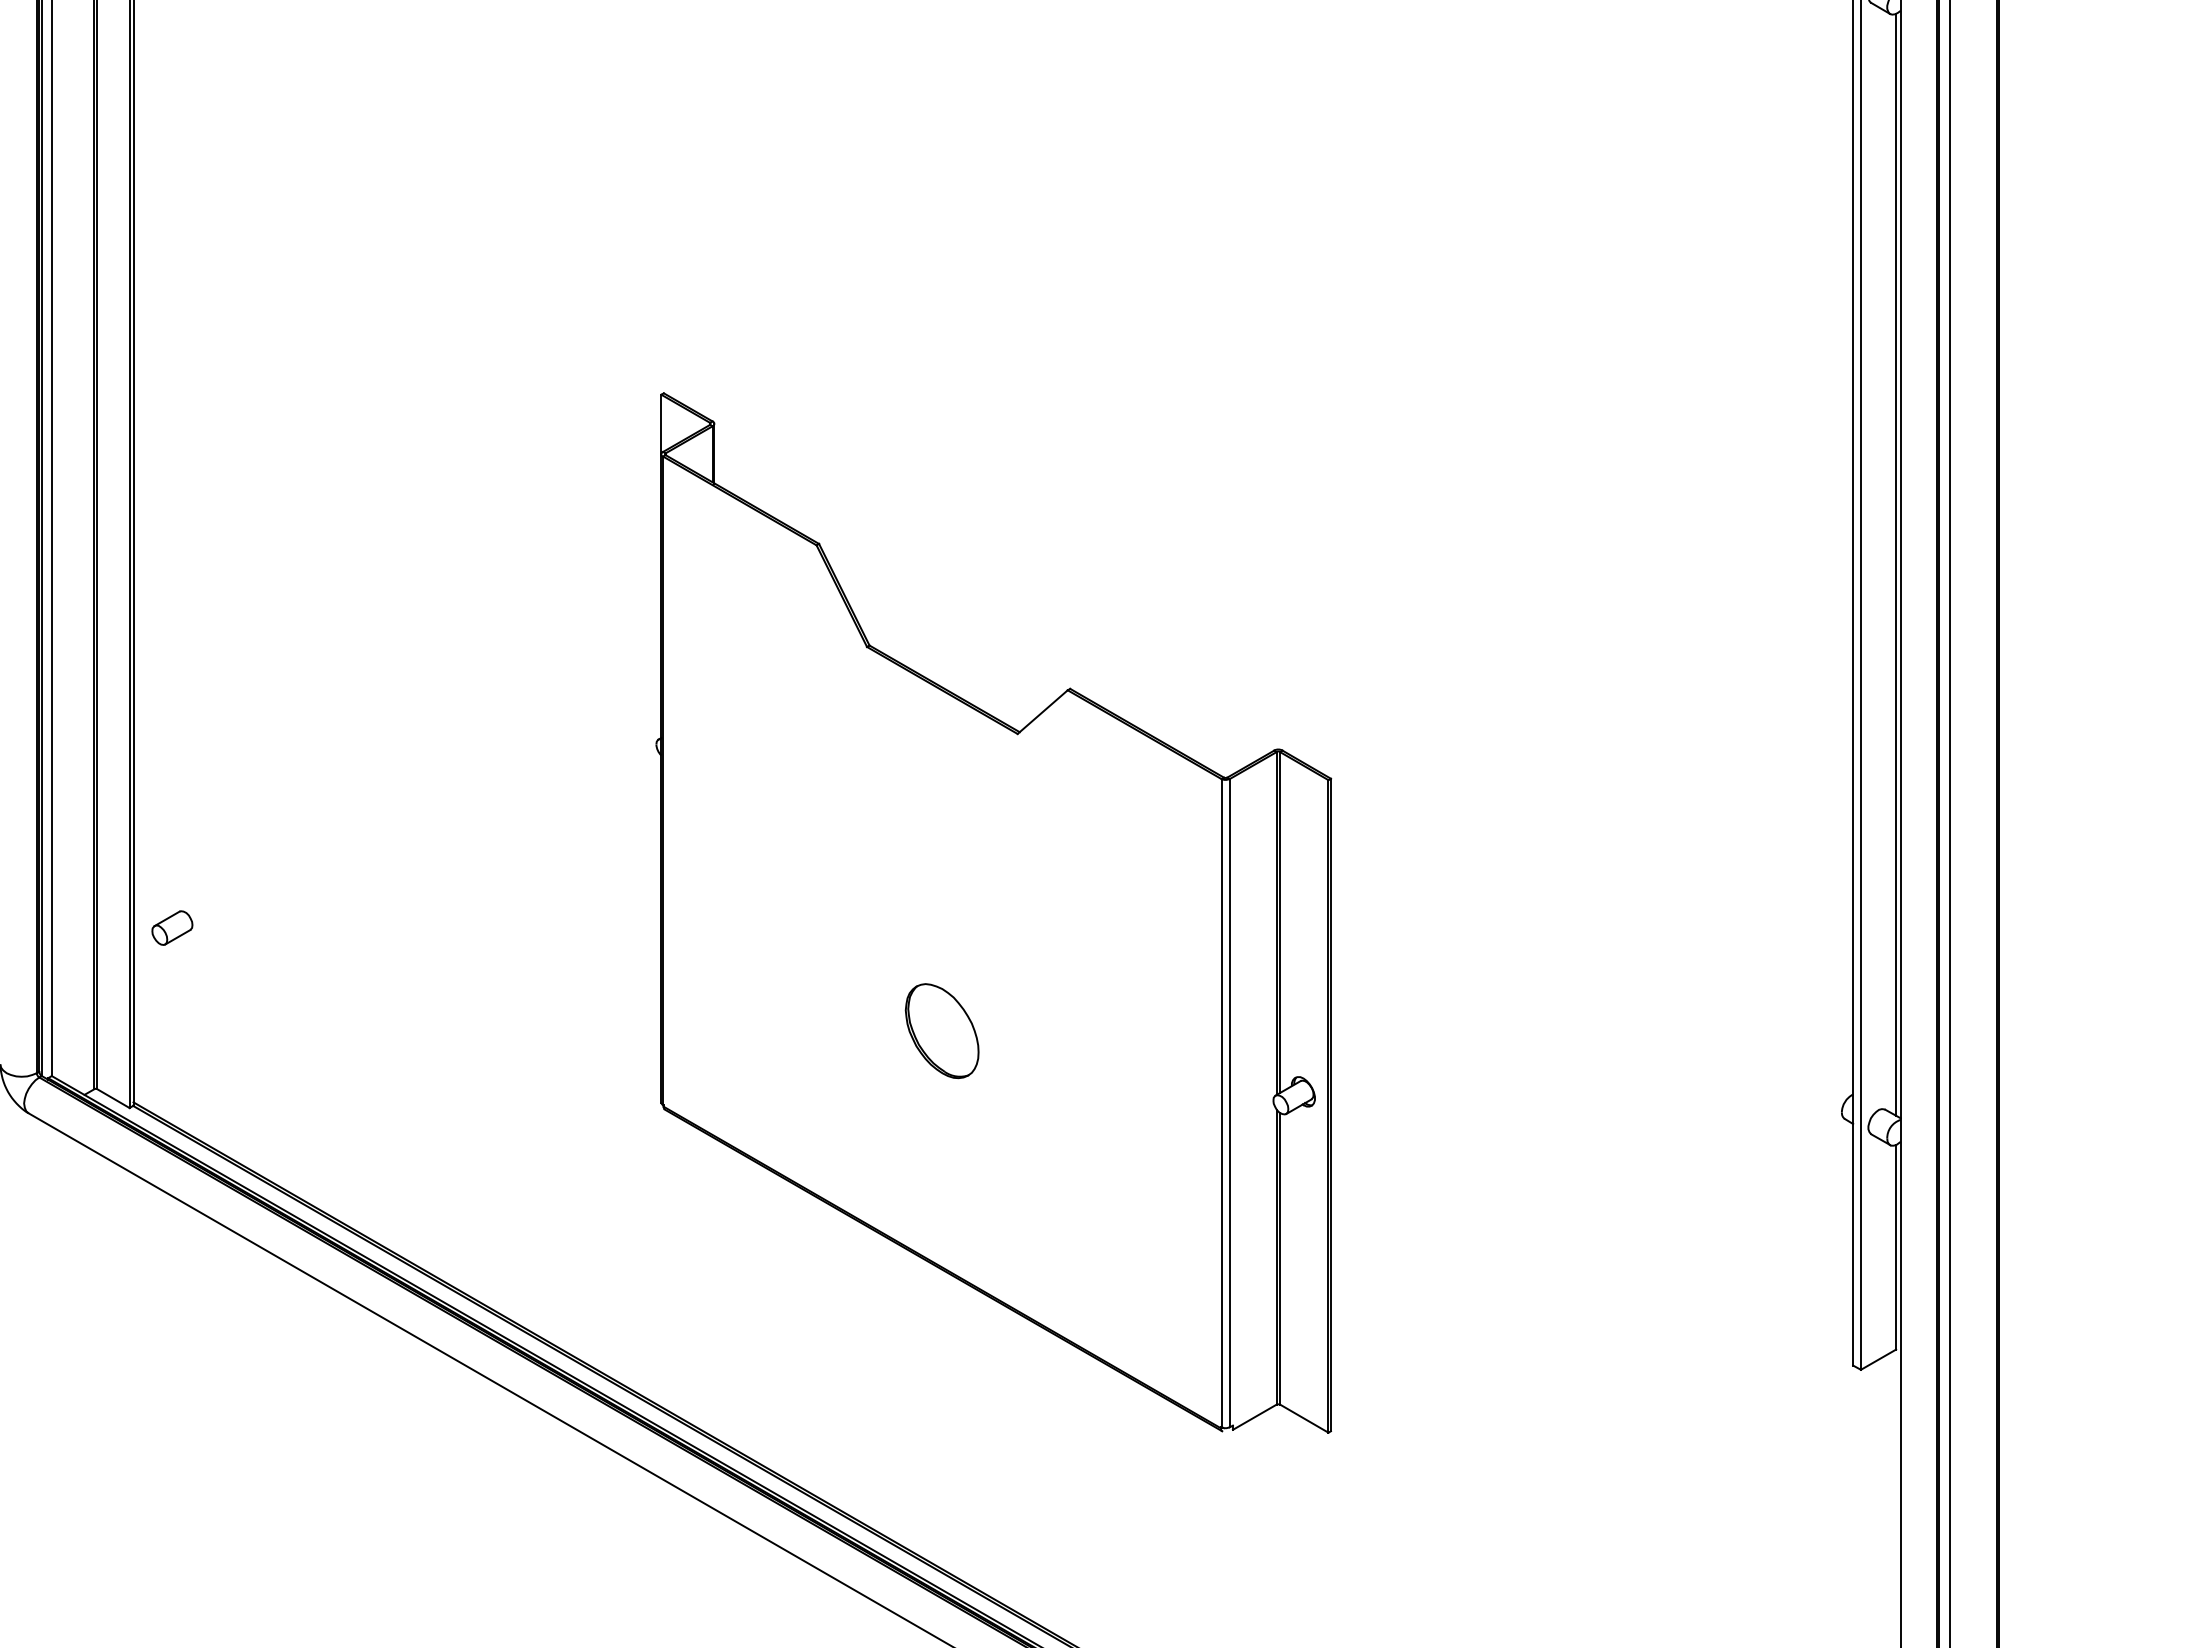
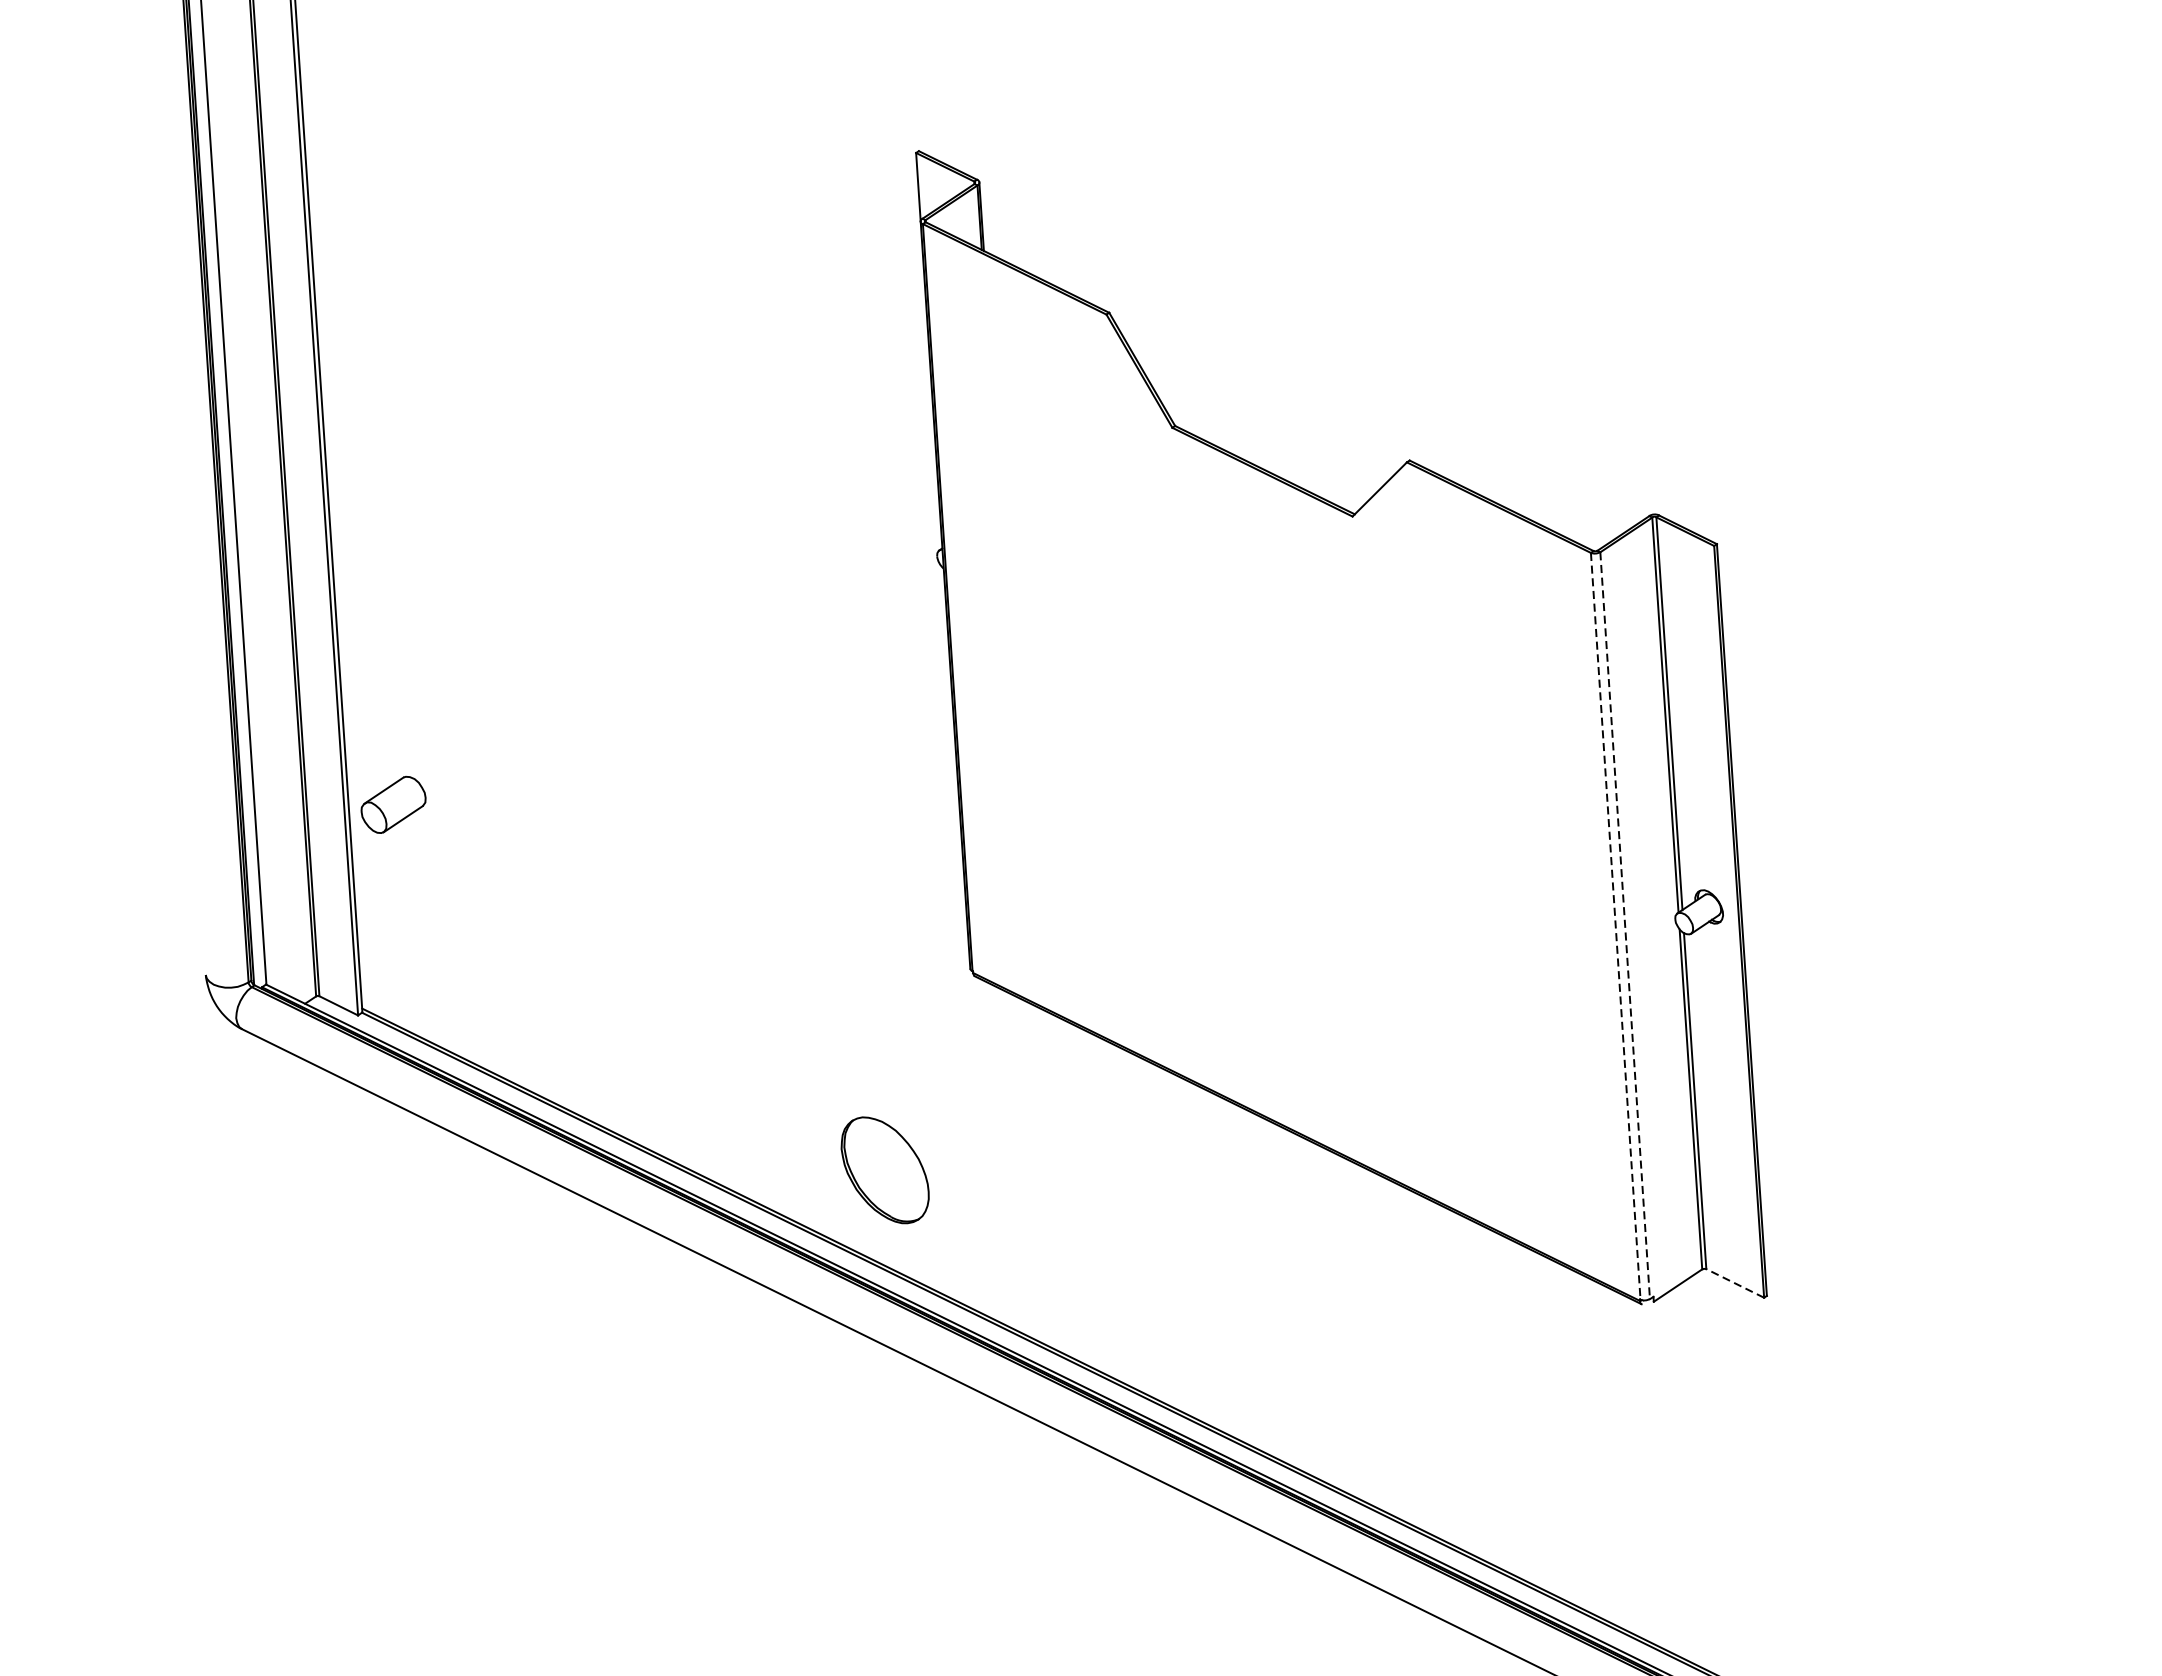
part: (172, 927) -> (393, 804), size x1.4
part: (941, 1031) -> (884, 1170), moved
line: (1221, 1103) -> (1615, 926), solid -> dashed
line: (1229, 1103) -> (1624, 926), solid -> dashed
line: (1304, 1418) -> (1735, 1283), solid -> dashed

